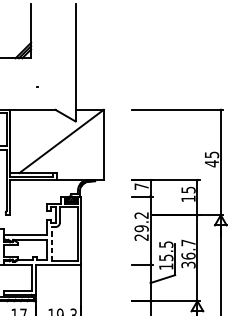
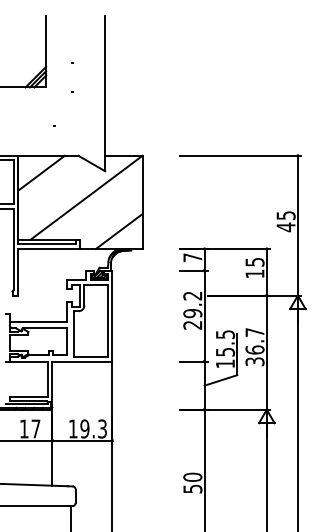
line: (27, 122) -> (41, 172), added
line: (85, 166) -> (118, 231), added
line: (51, 244) -> (73, 334), dashed -> solid

